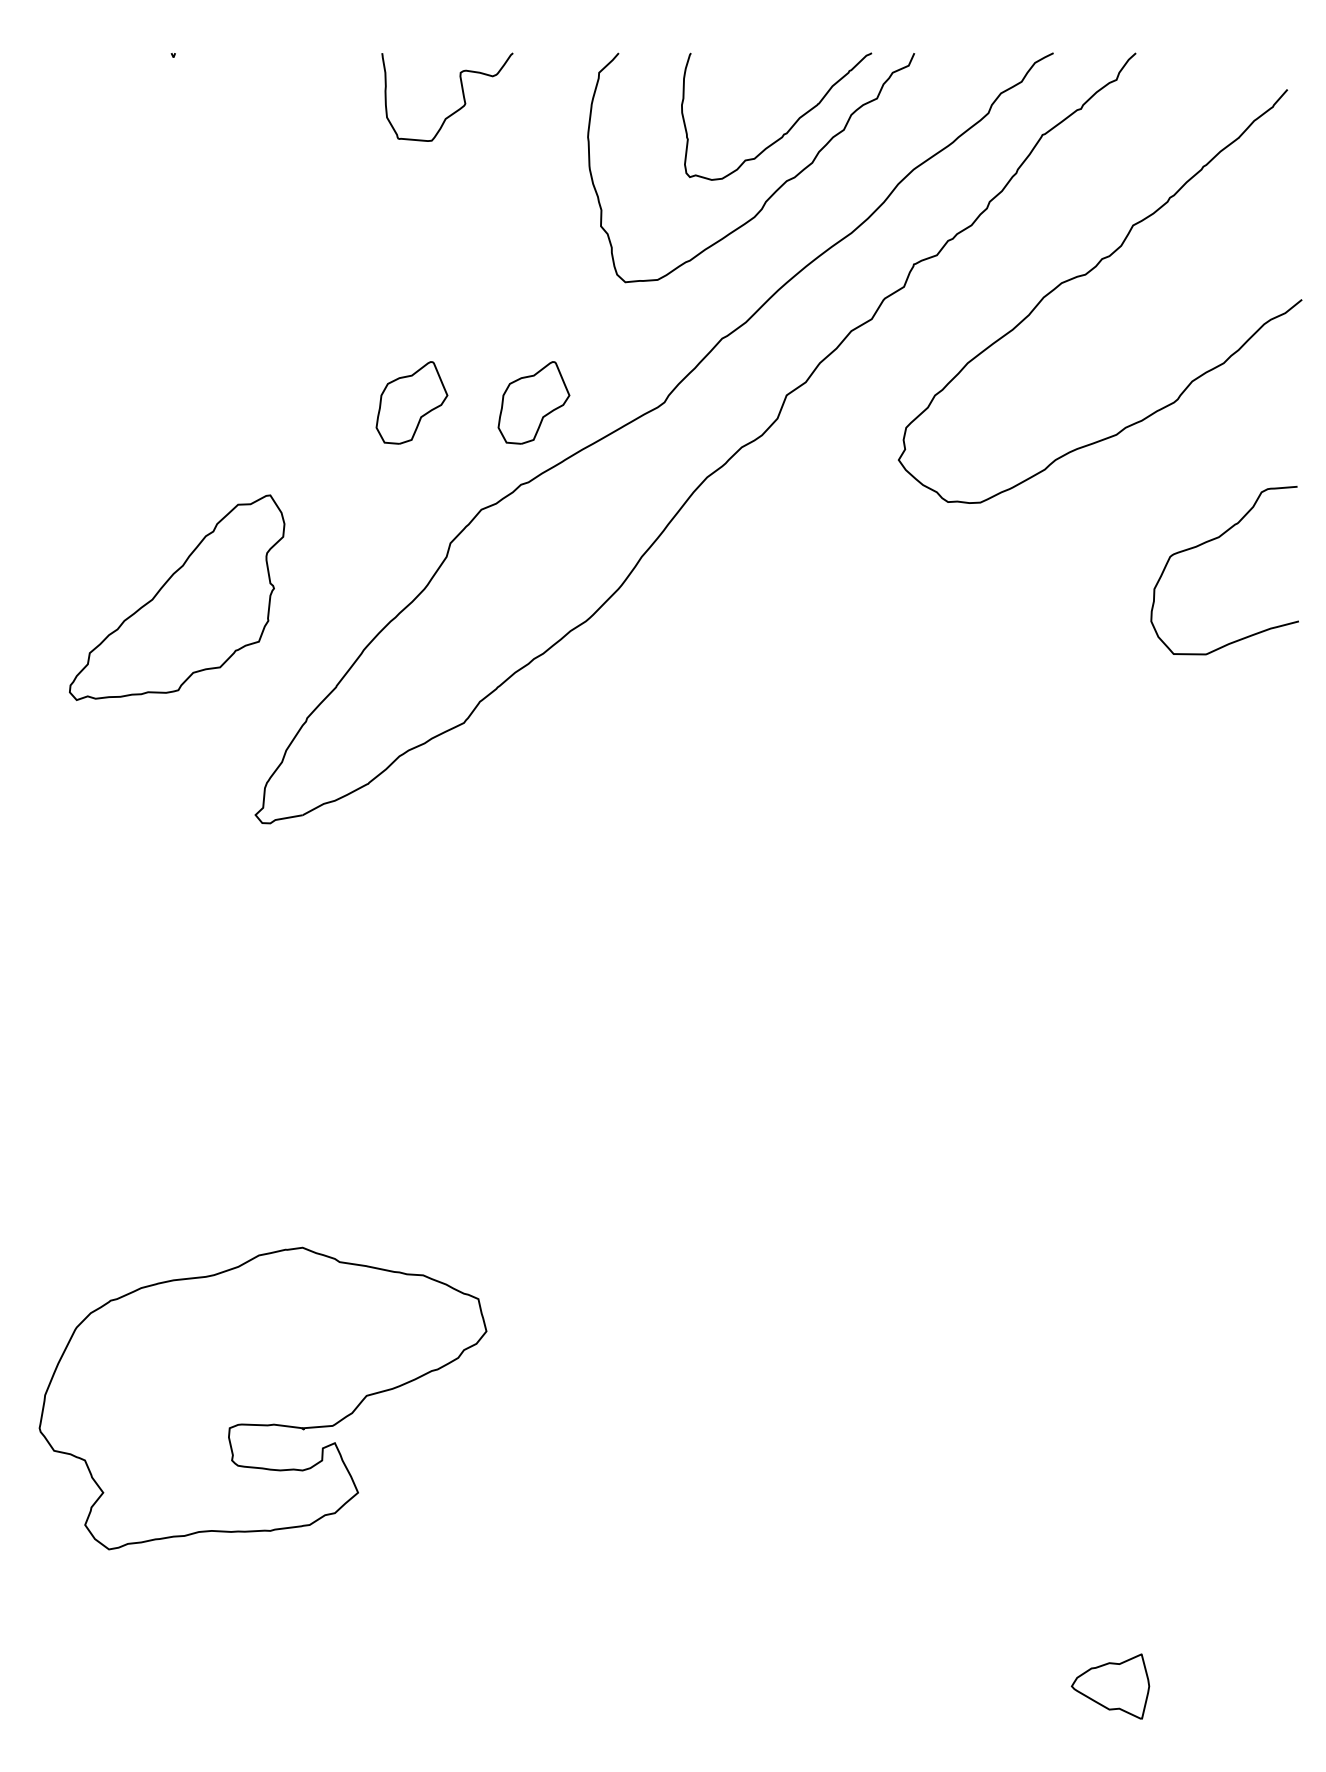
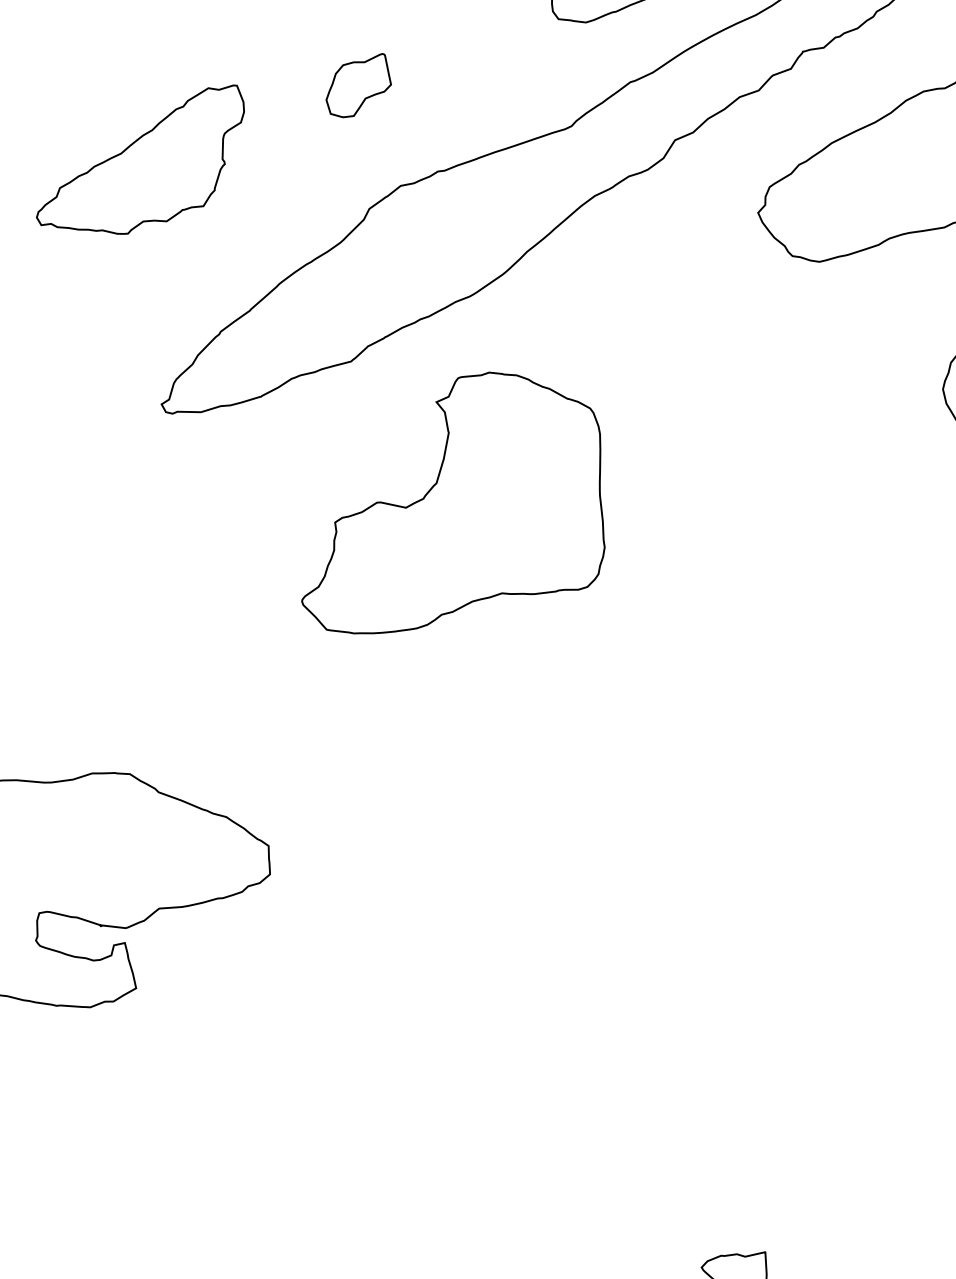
part: (533, 402) -> (461, 104), removed
part: (177, 597) -> (142, 155), moved
part: (629, 868) -> (465, 510), added

